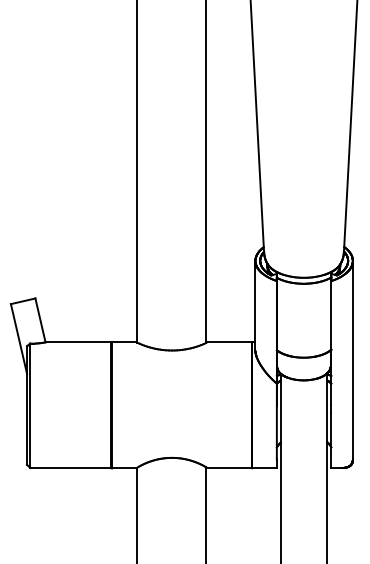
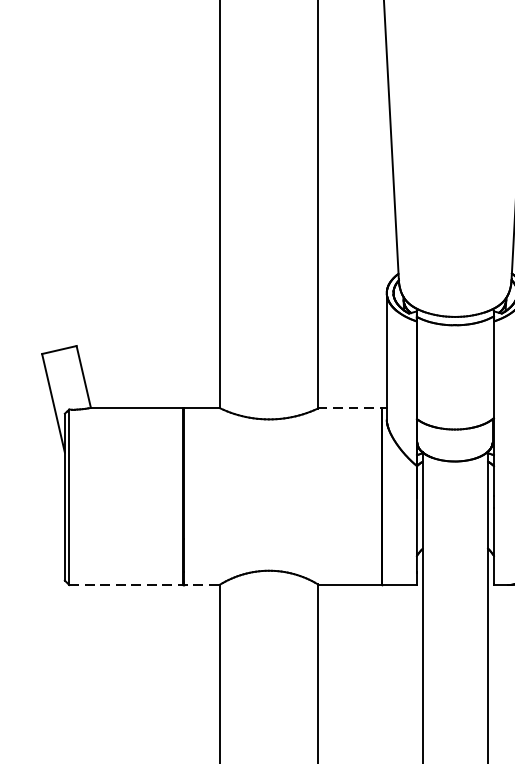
line: (229, 342) -> (350, 408), solid -> dashed
line: (84, 468) -> (145, 585), solid -> dashed

